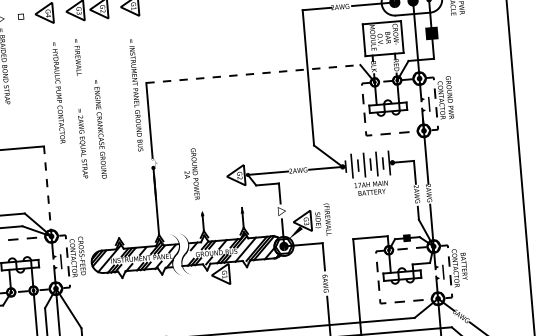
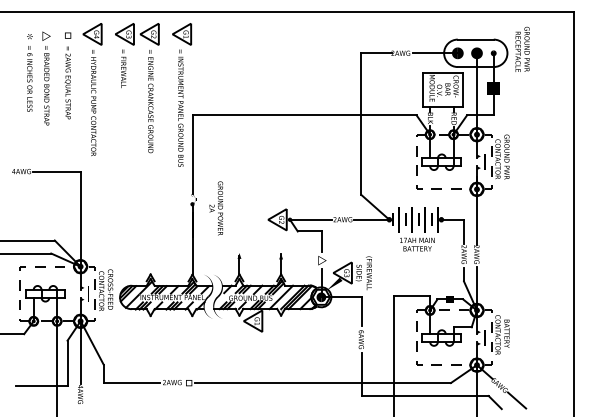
text: (77, 57) -> (123, 68), moved
line: (254, 74) -> (305, 115), dashed -> solid
text: (58, 93) -> (93, 103), moved
text: (135, 94) -> (180, 107), moved
text: (100, 129) -> (150, 101), moved
text: (82, 143) -> (67, 82), moved
text: (191, 174) -> (216, 208), moved
line: (47, 191) -> (80, 219), dashed -> solid

